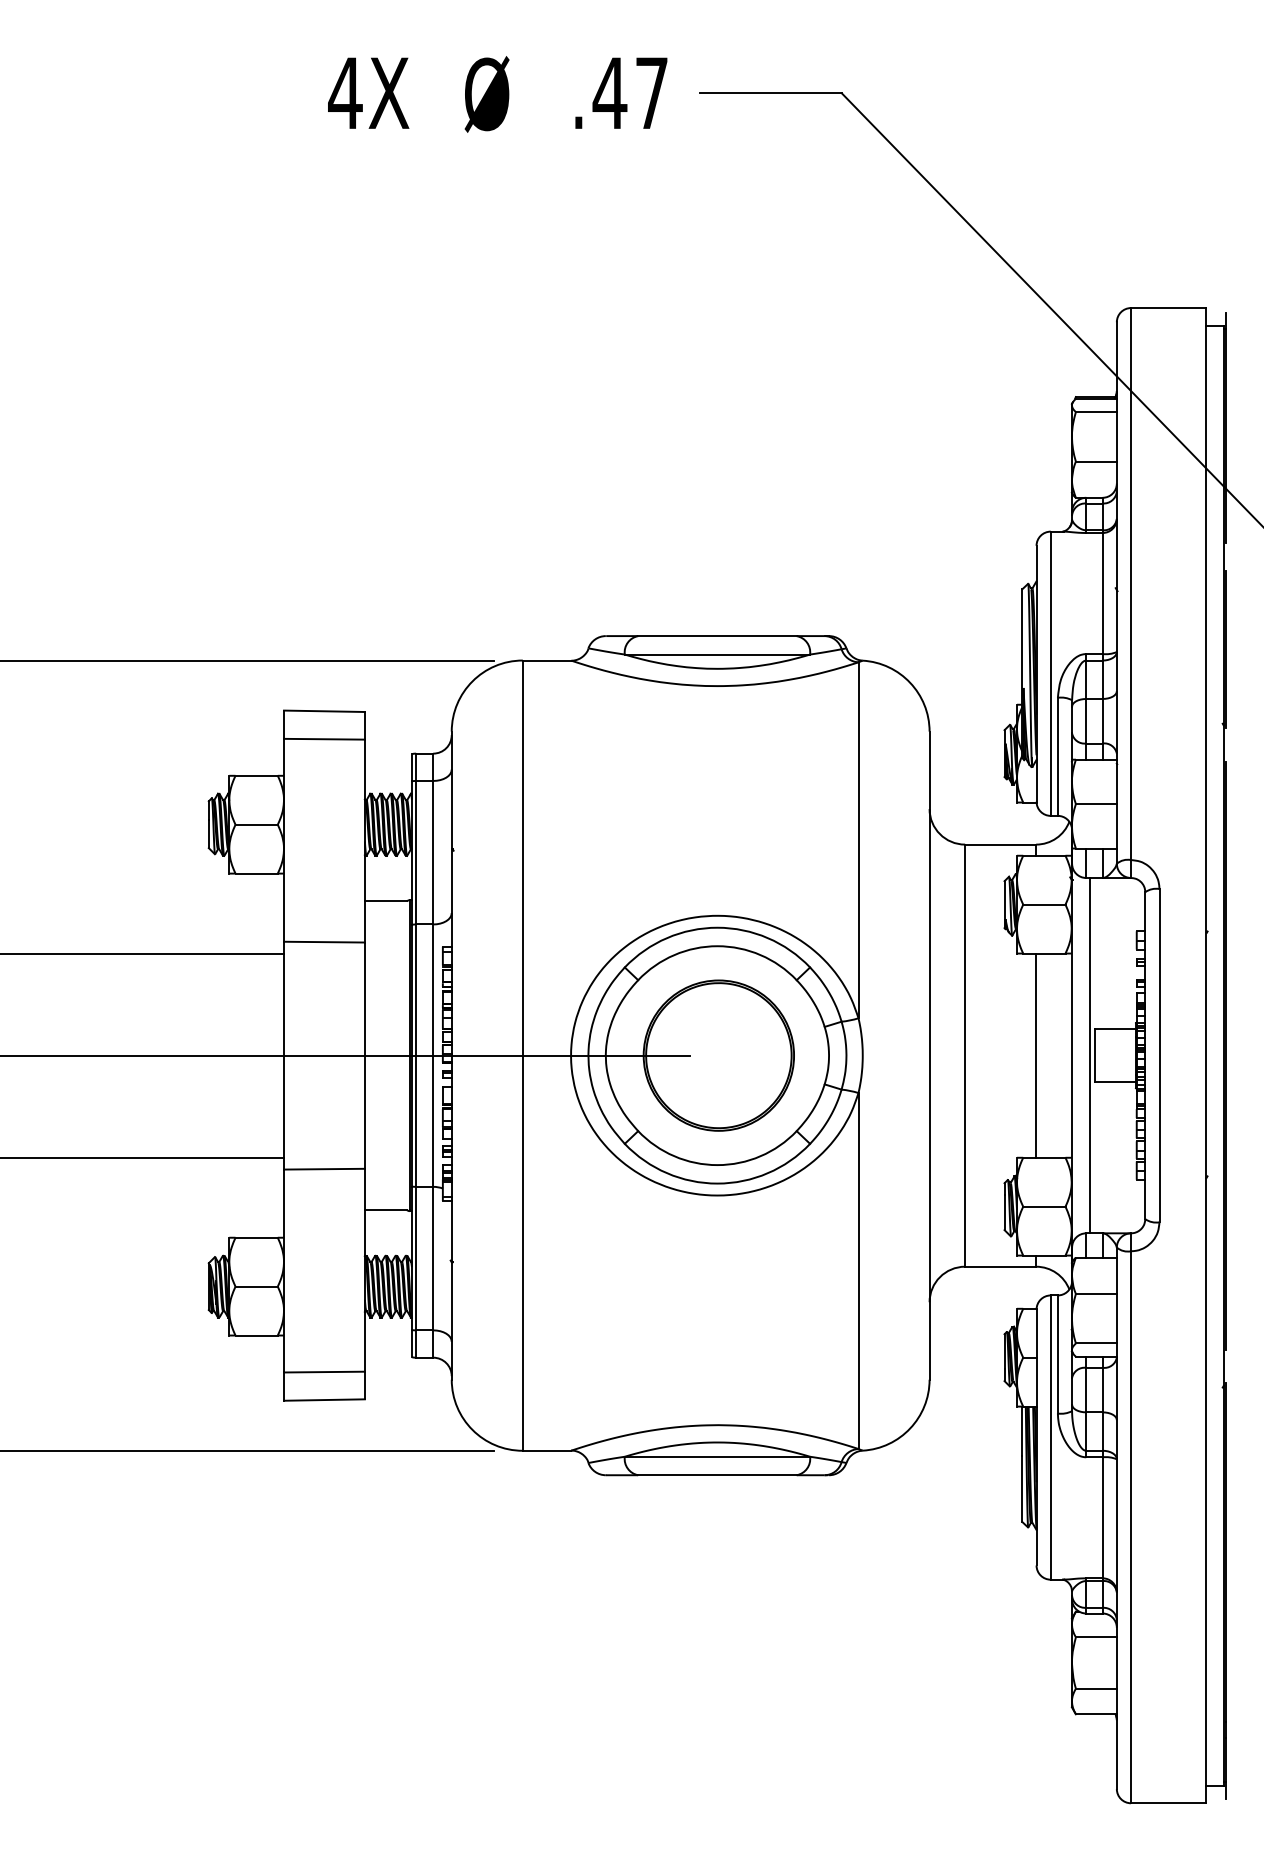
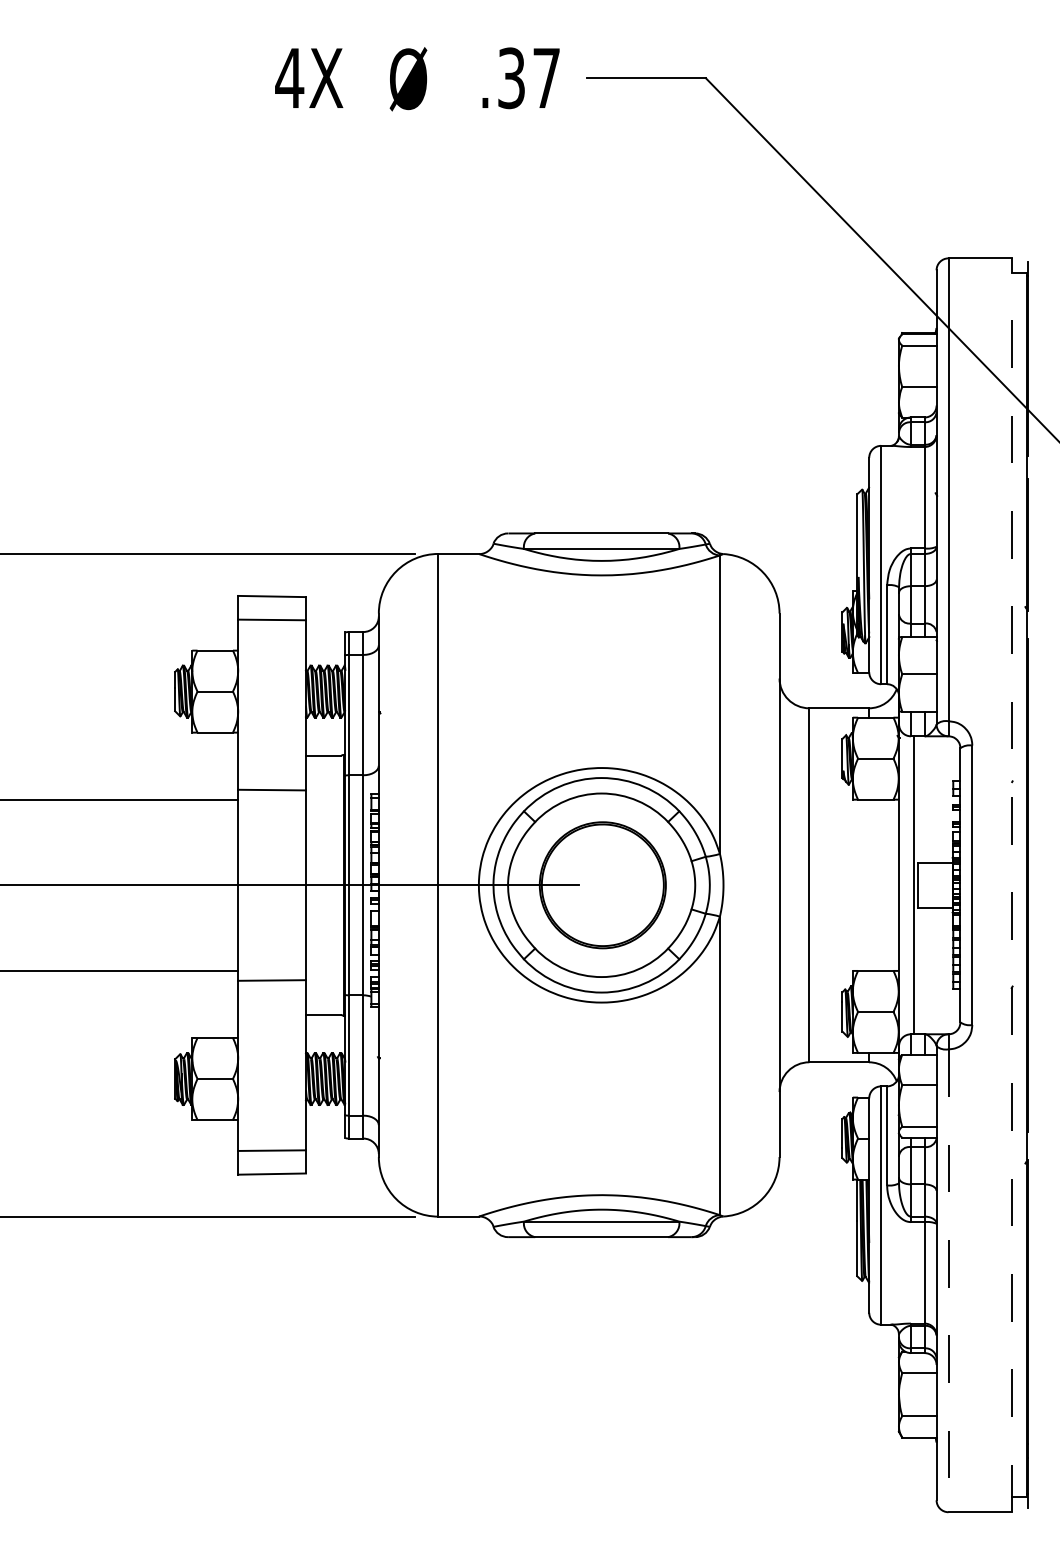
text: (609, 93) -> (511, 78), .47 -> .37
line: (1035, 1054) -> (868, 884), removed
line: (1206, 1055) -> (1011, 885), solid -> dashed
line: (1131, 1528) -> (948, 1281), solid -> dashed

